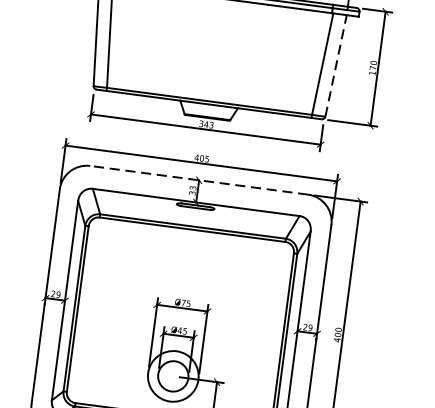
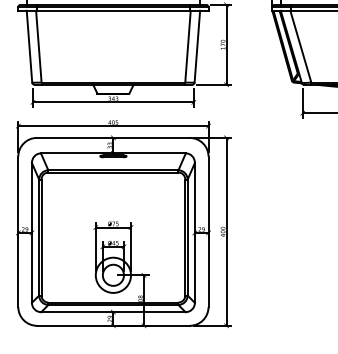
line: (336, 65) -> (197, 46), dashed -> solid
line: (197, 179) -> (112, 137), dashed -> solid

